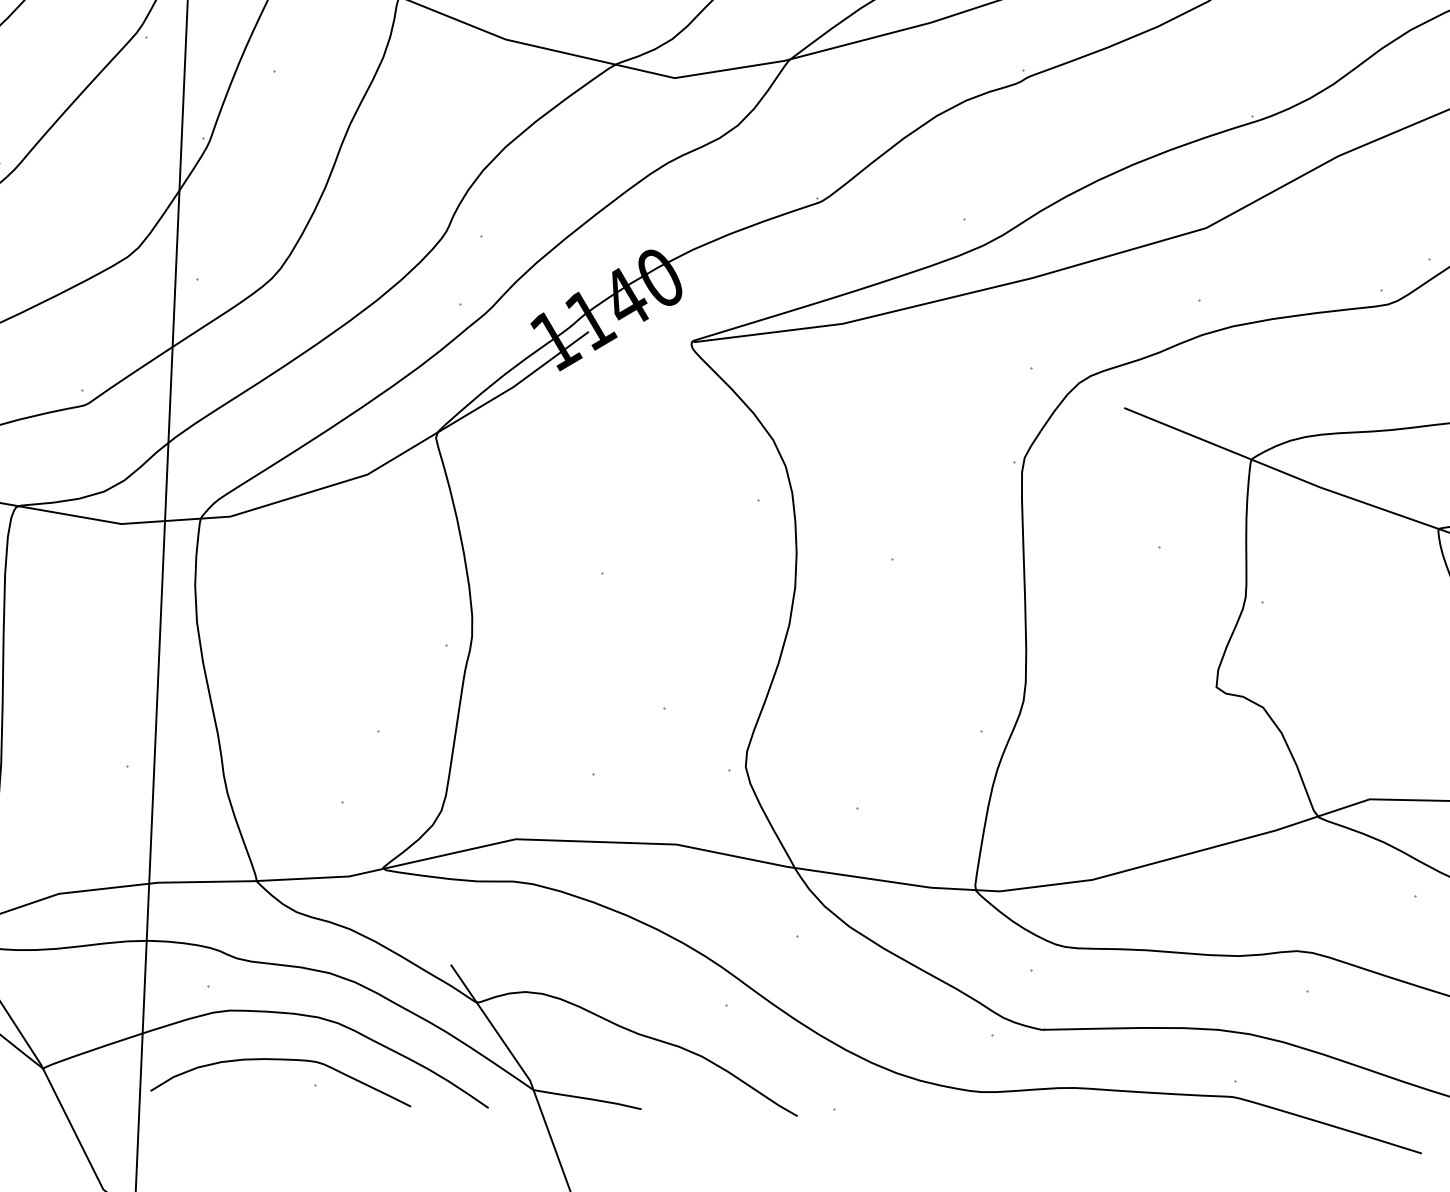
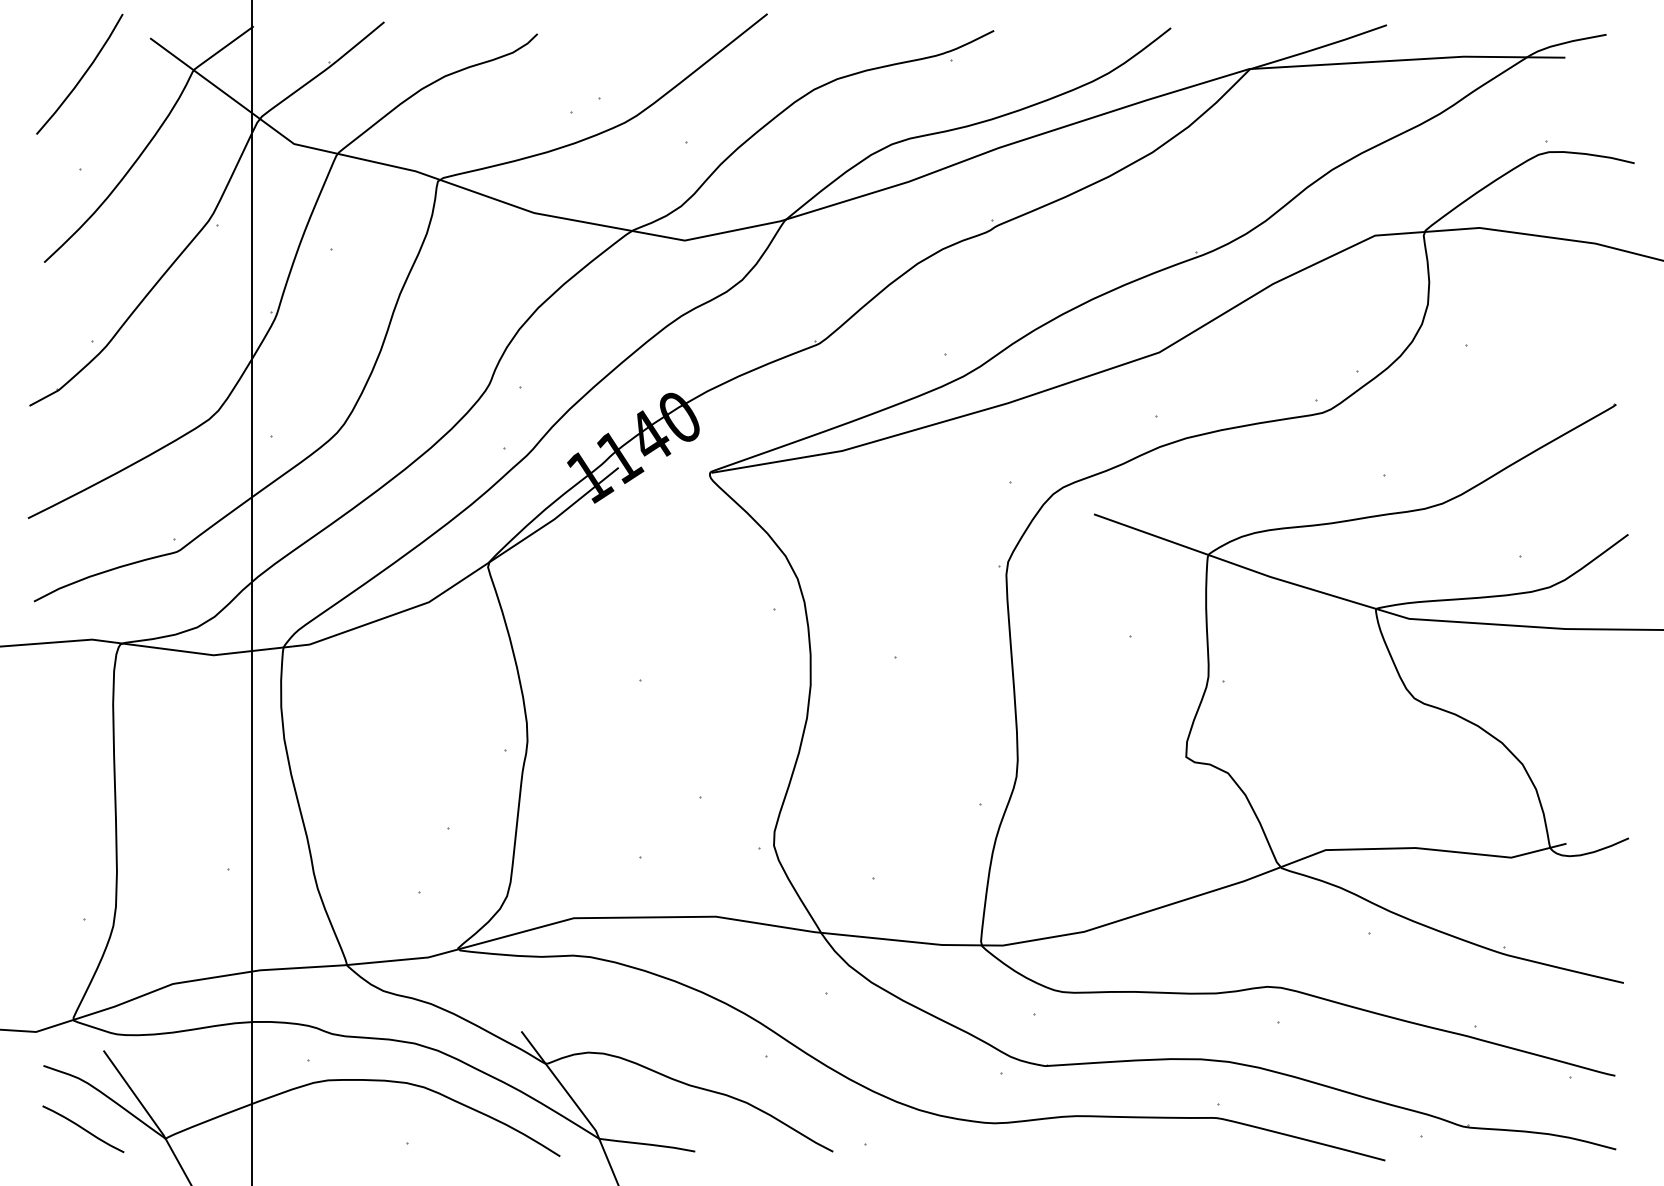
curve: (282, 1060) -> (376, 1122), removed

